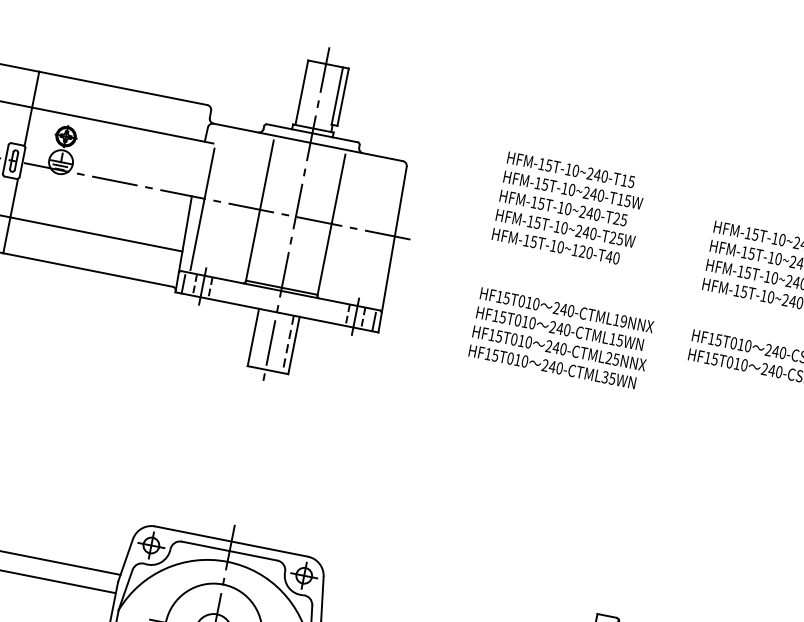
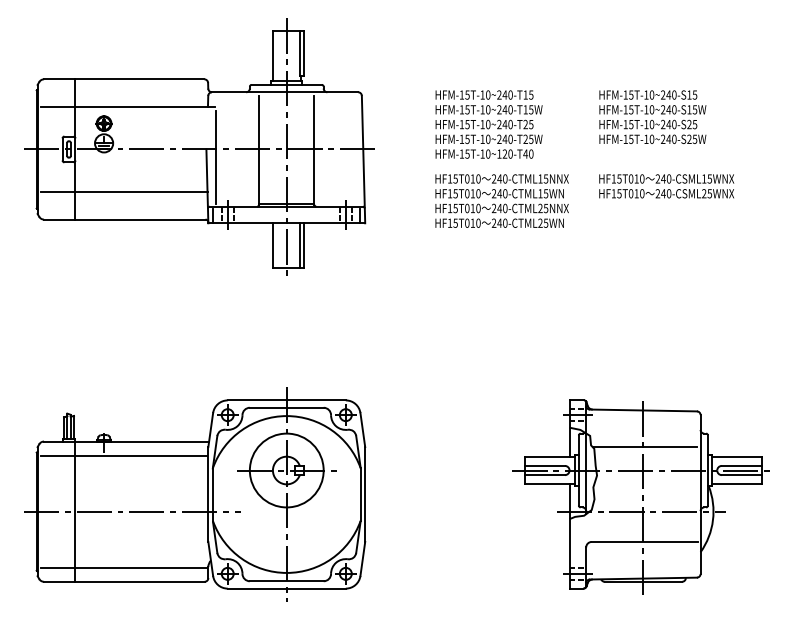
text: (568, 209) -> (488, 124), moved
text: (623, 320) -> (545, 178), 240-CTML19NNX -> 240-CTML15NNX
line: (287, 344) -> (299, 245), dashed -> solid
text: (605, 377) -> (540, 223), 240-CTML35WN -> 240-CTML25WN

